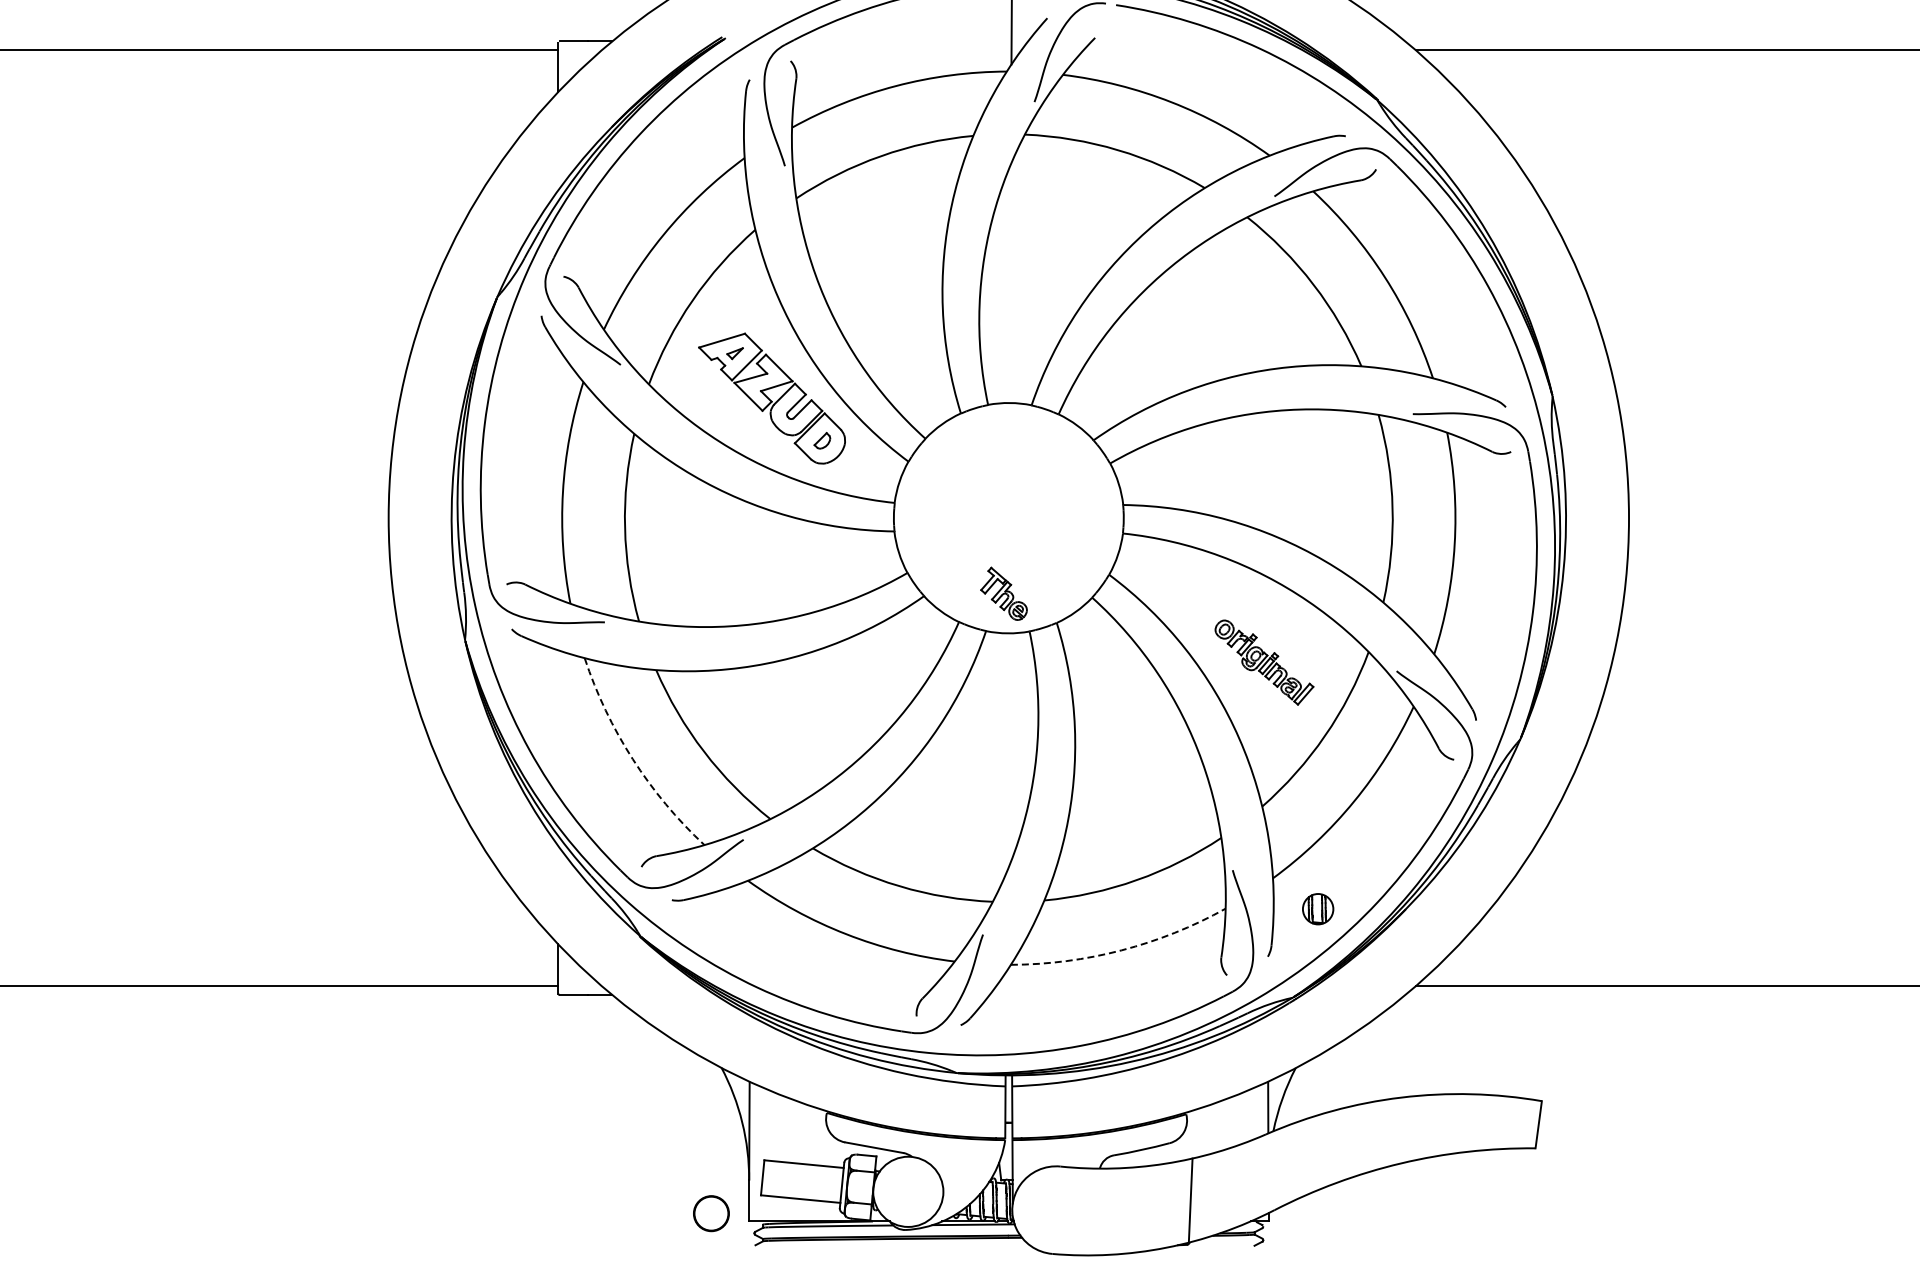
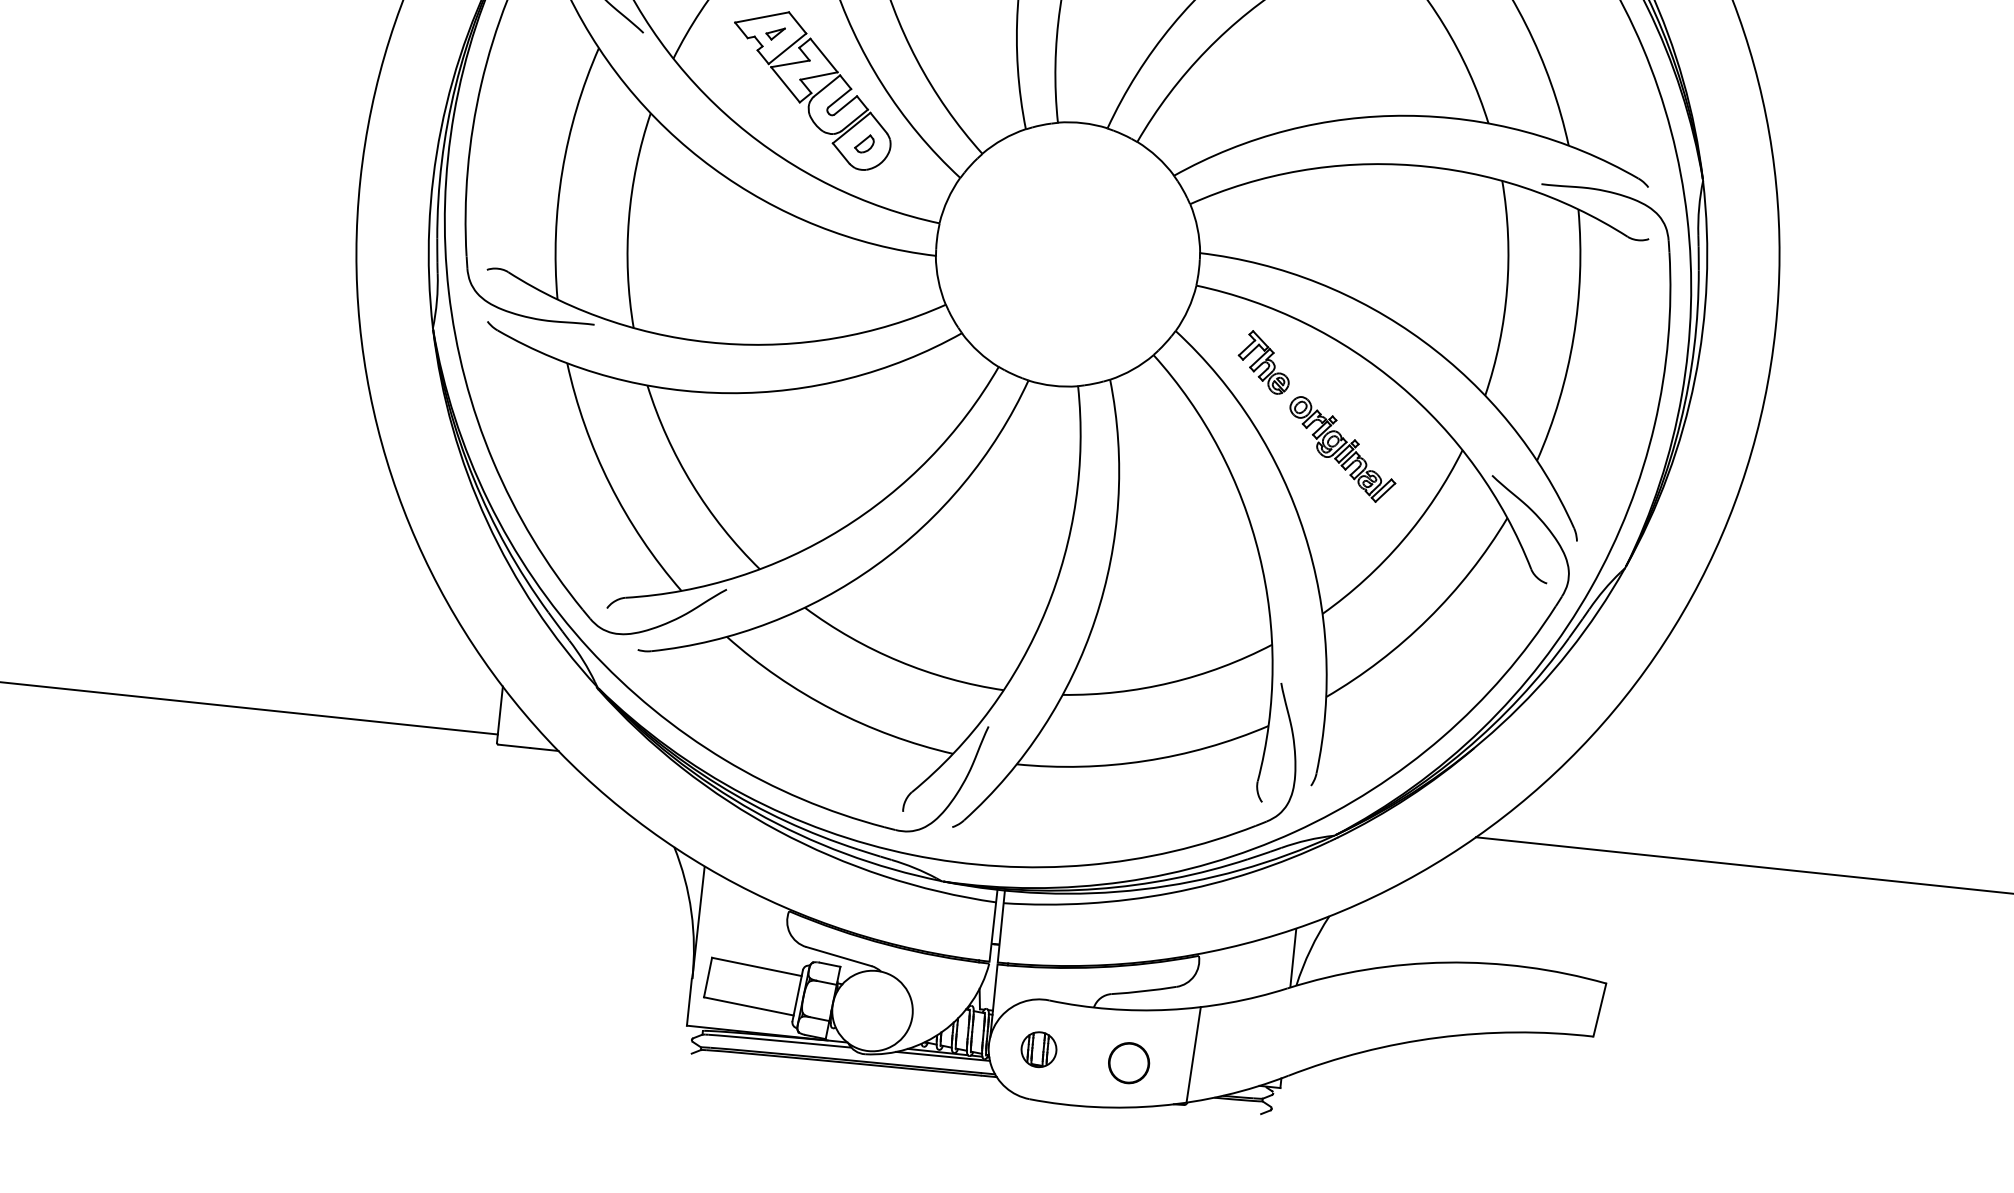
part: (1003, 593) -> (1263, 361), moved
arc: (632, 759) -> (609, 484), dashed -> solid
part: (1318, 909) -> (1039, 1050), moved
arc: (1121, 950) -> (1144, 761), dashed -> solid
circle: (711, 1213) -> (1129, 1062), moved

